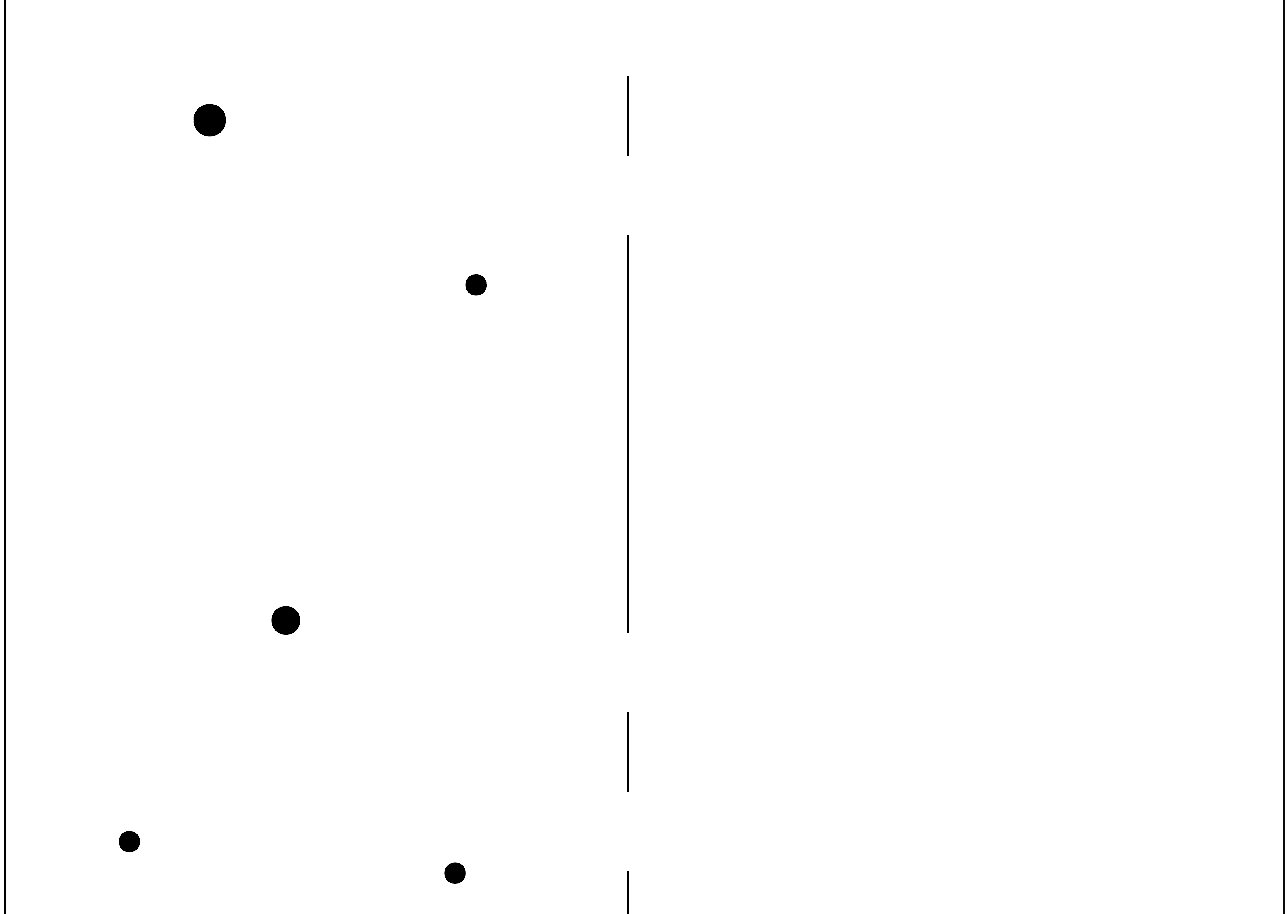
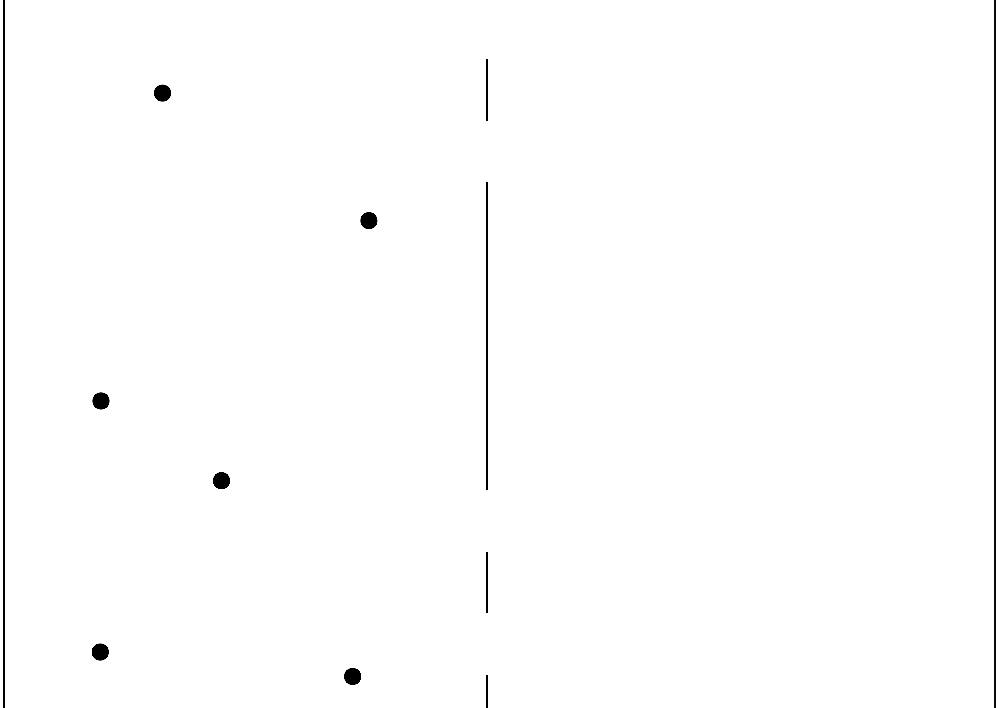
part: (209, 120) -> (162, 93), size x0.62
part: (130, 517) -> (101, 400), added
part: (285, 620) -> (221, 480), size x0.71

